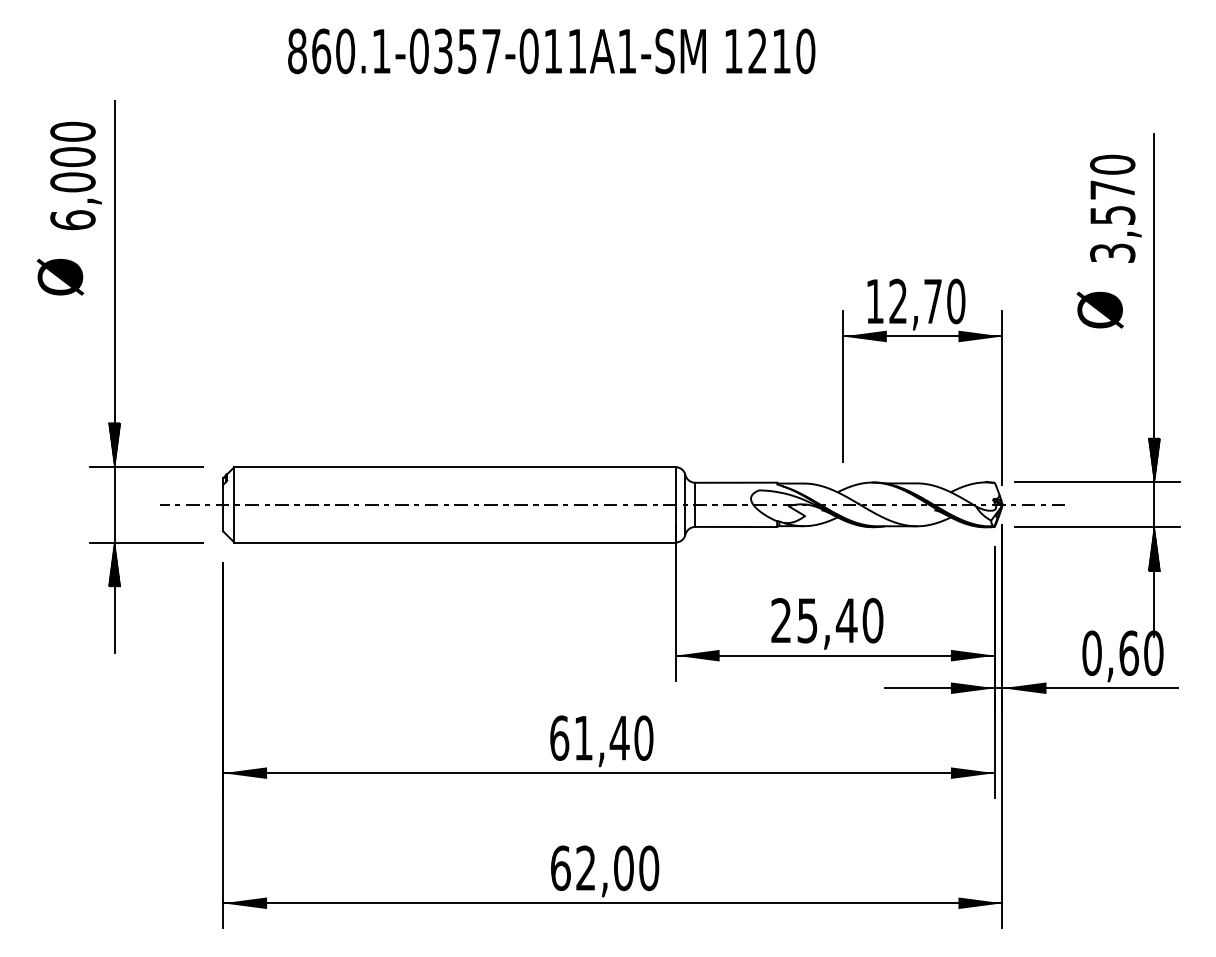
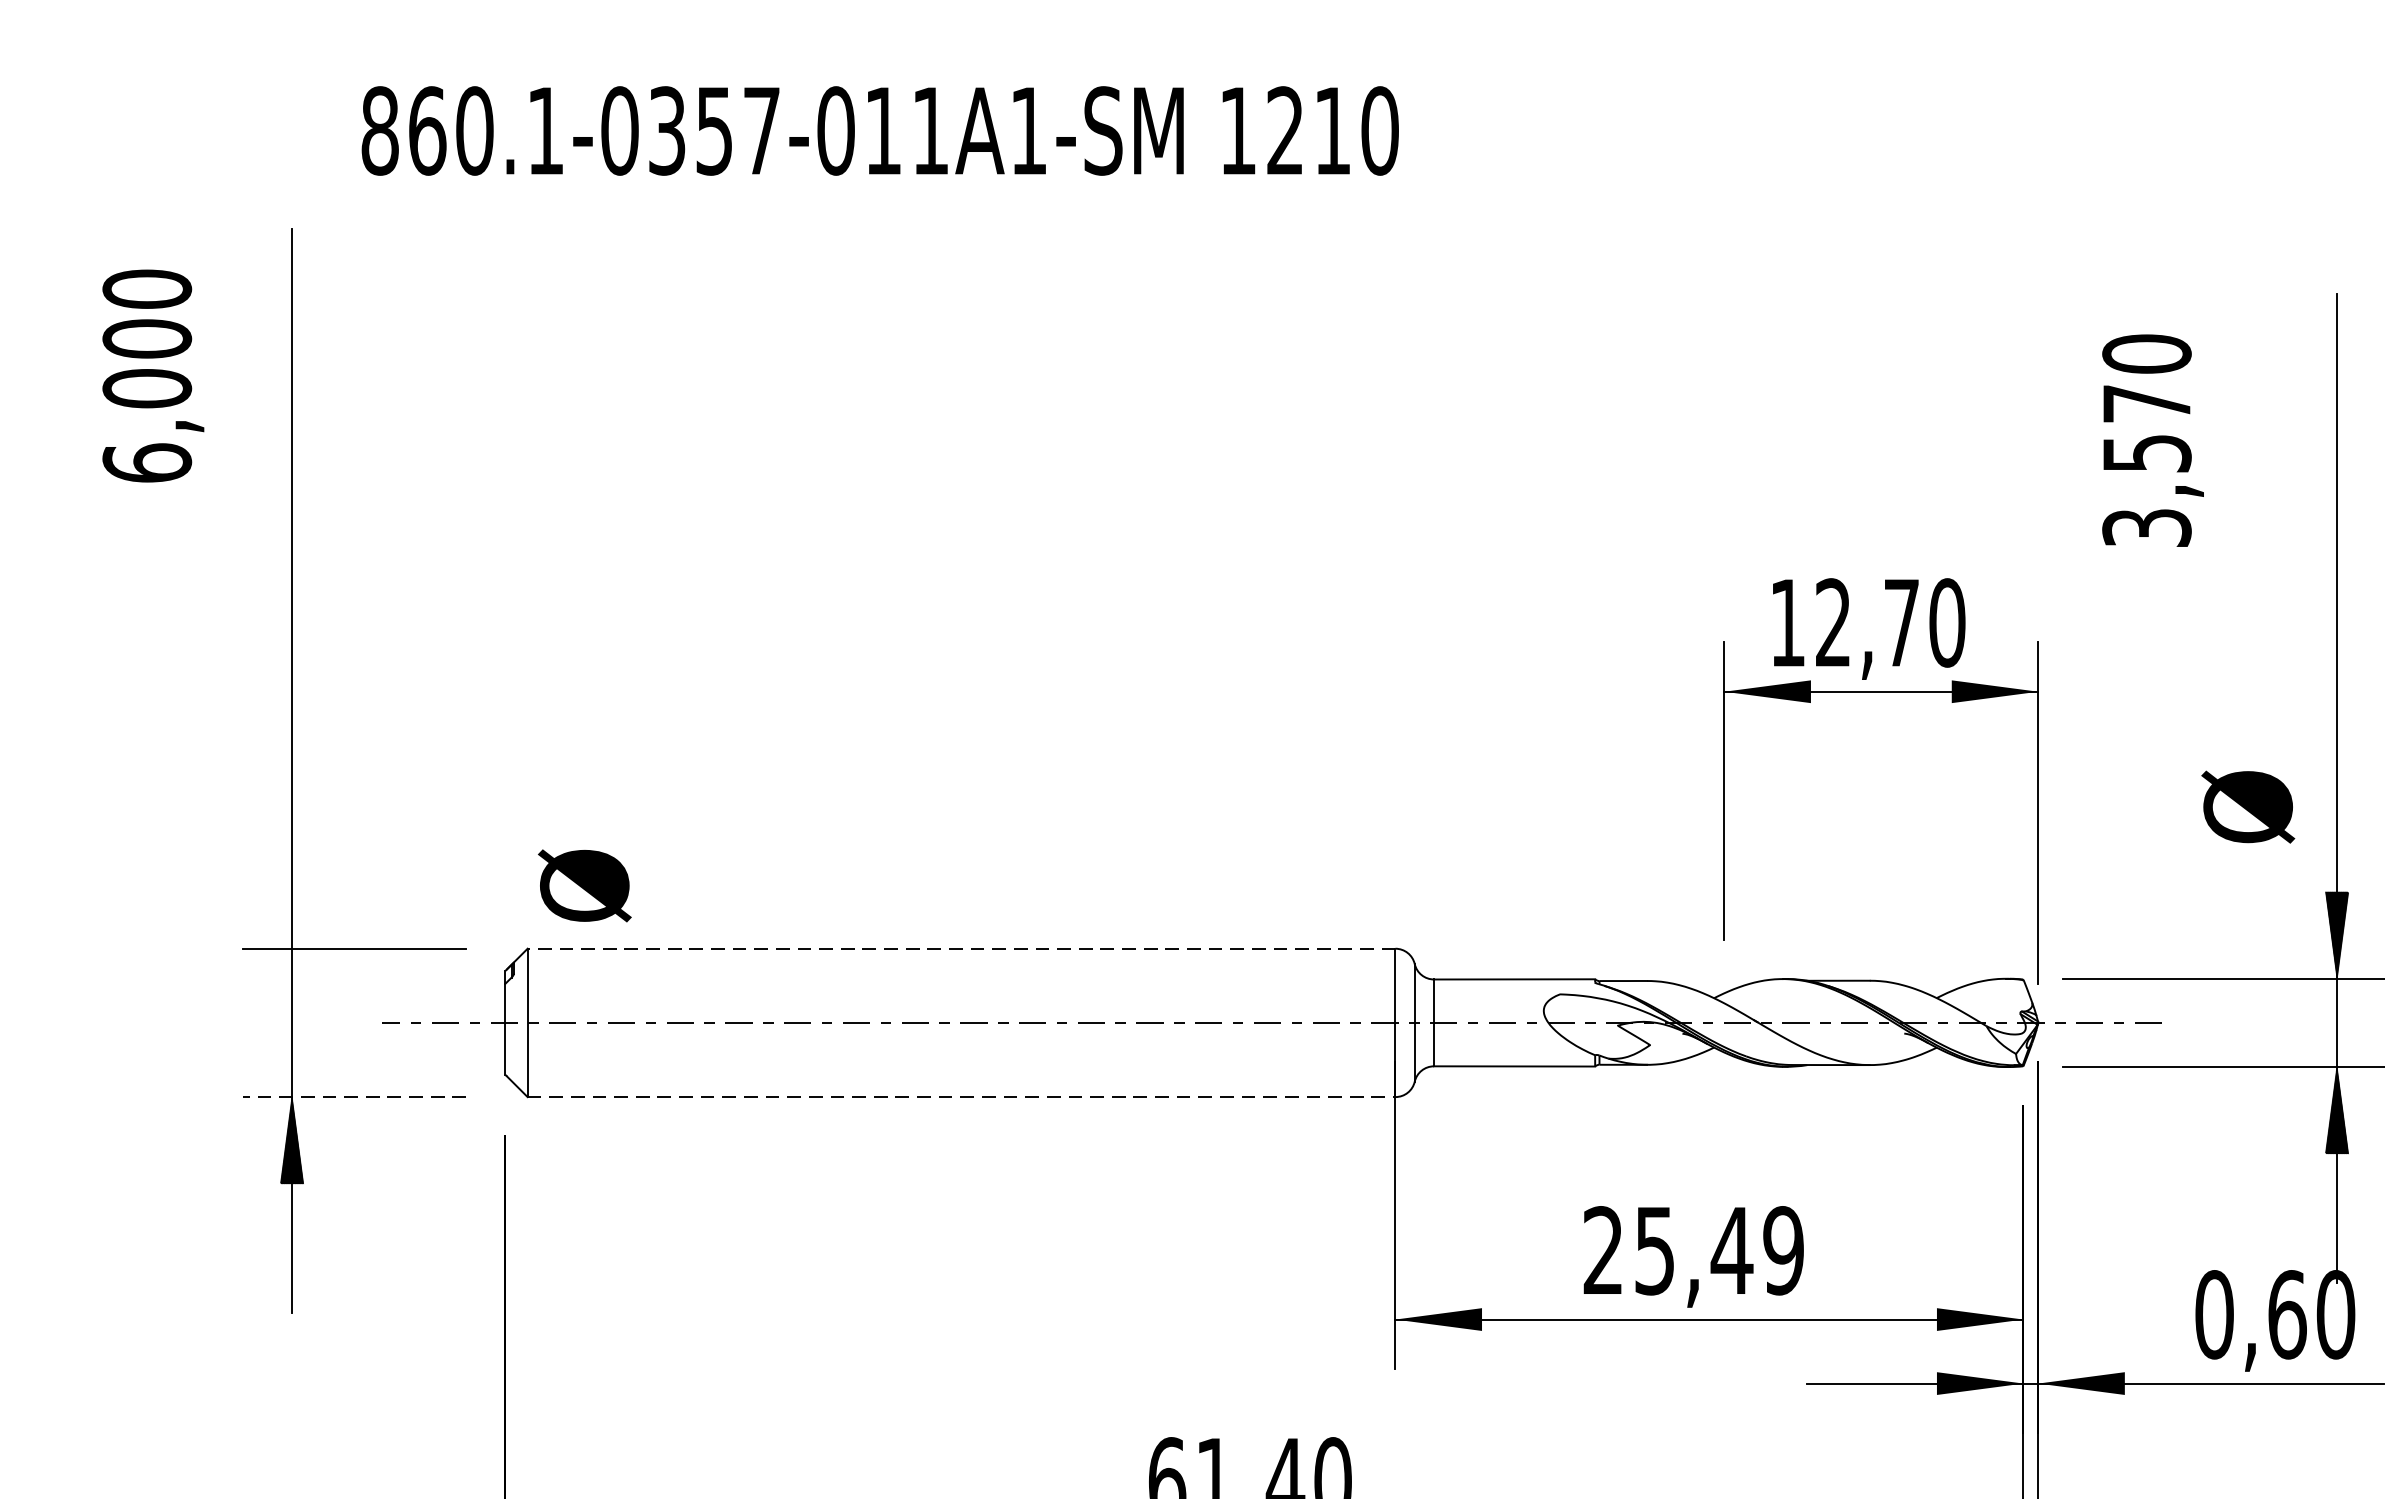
text: (551, 51) -> (879, 131), moved
text: (75, 175) -> (152, 375), moved
text: (1115, 208) -> (2152, 440), moved
text: (60, 276) -> (584, 884), moved
text: (1099, 309) -> (2246, 805), moved
hatch: (114, 445) -> (291, 906), removed
line: (455, 467) -> (962, 949), solid -> dashed
line: (146, 542) -> (354, 1096), solid -> dashed
line: (455, 542) -> (962, 1096), solid -> dashed
text: (872, 620) -> (1782, 1250), 25,40 -> 25,49

